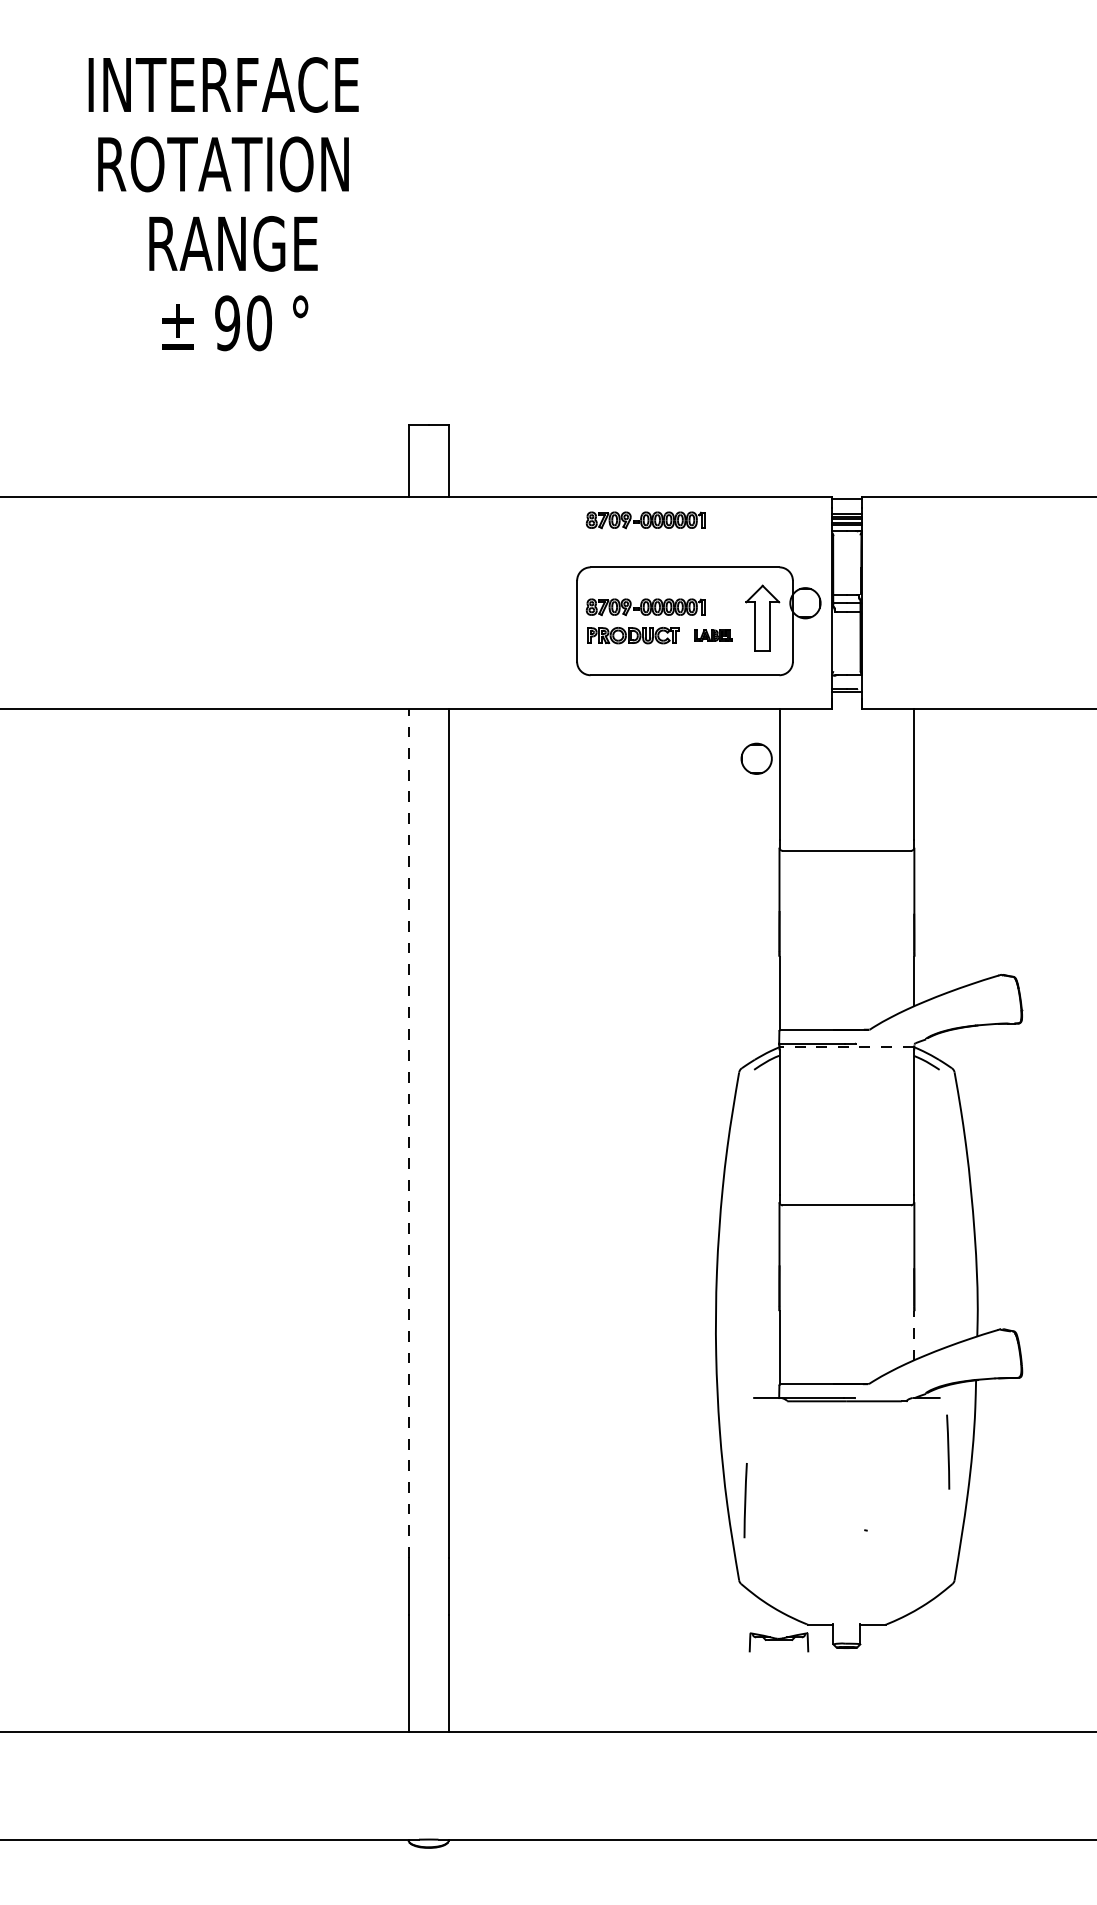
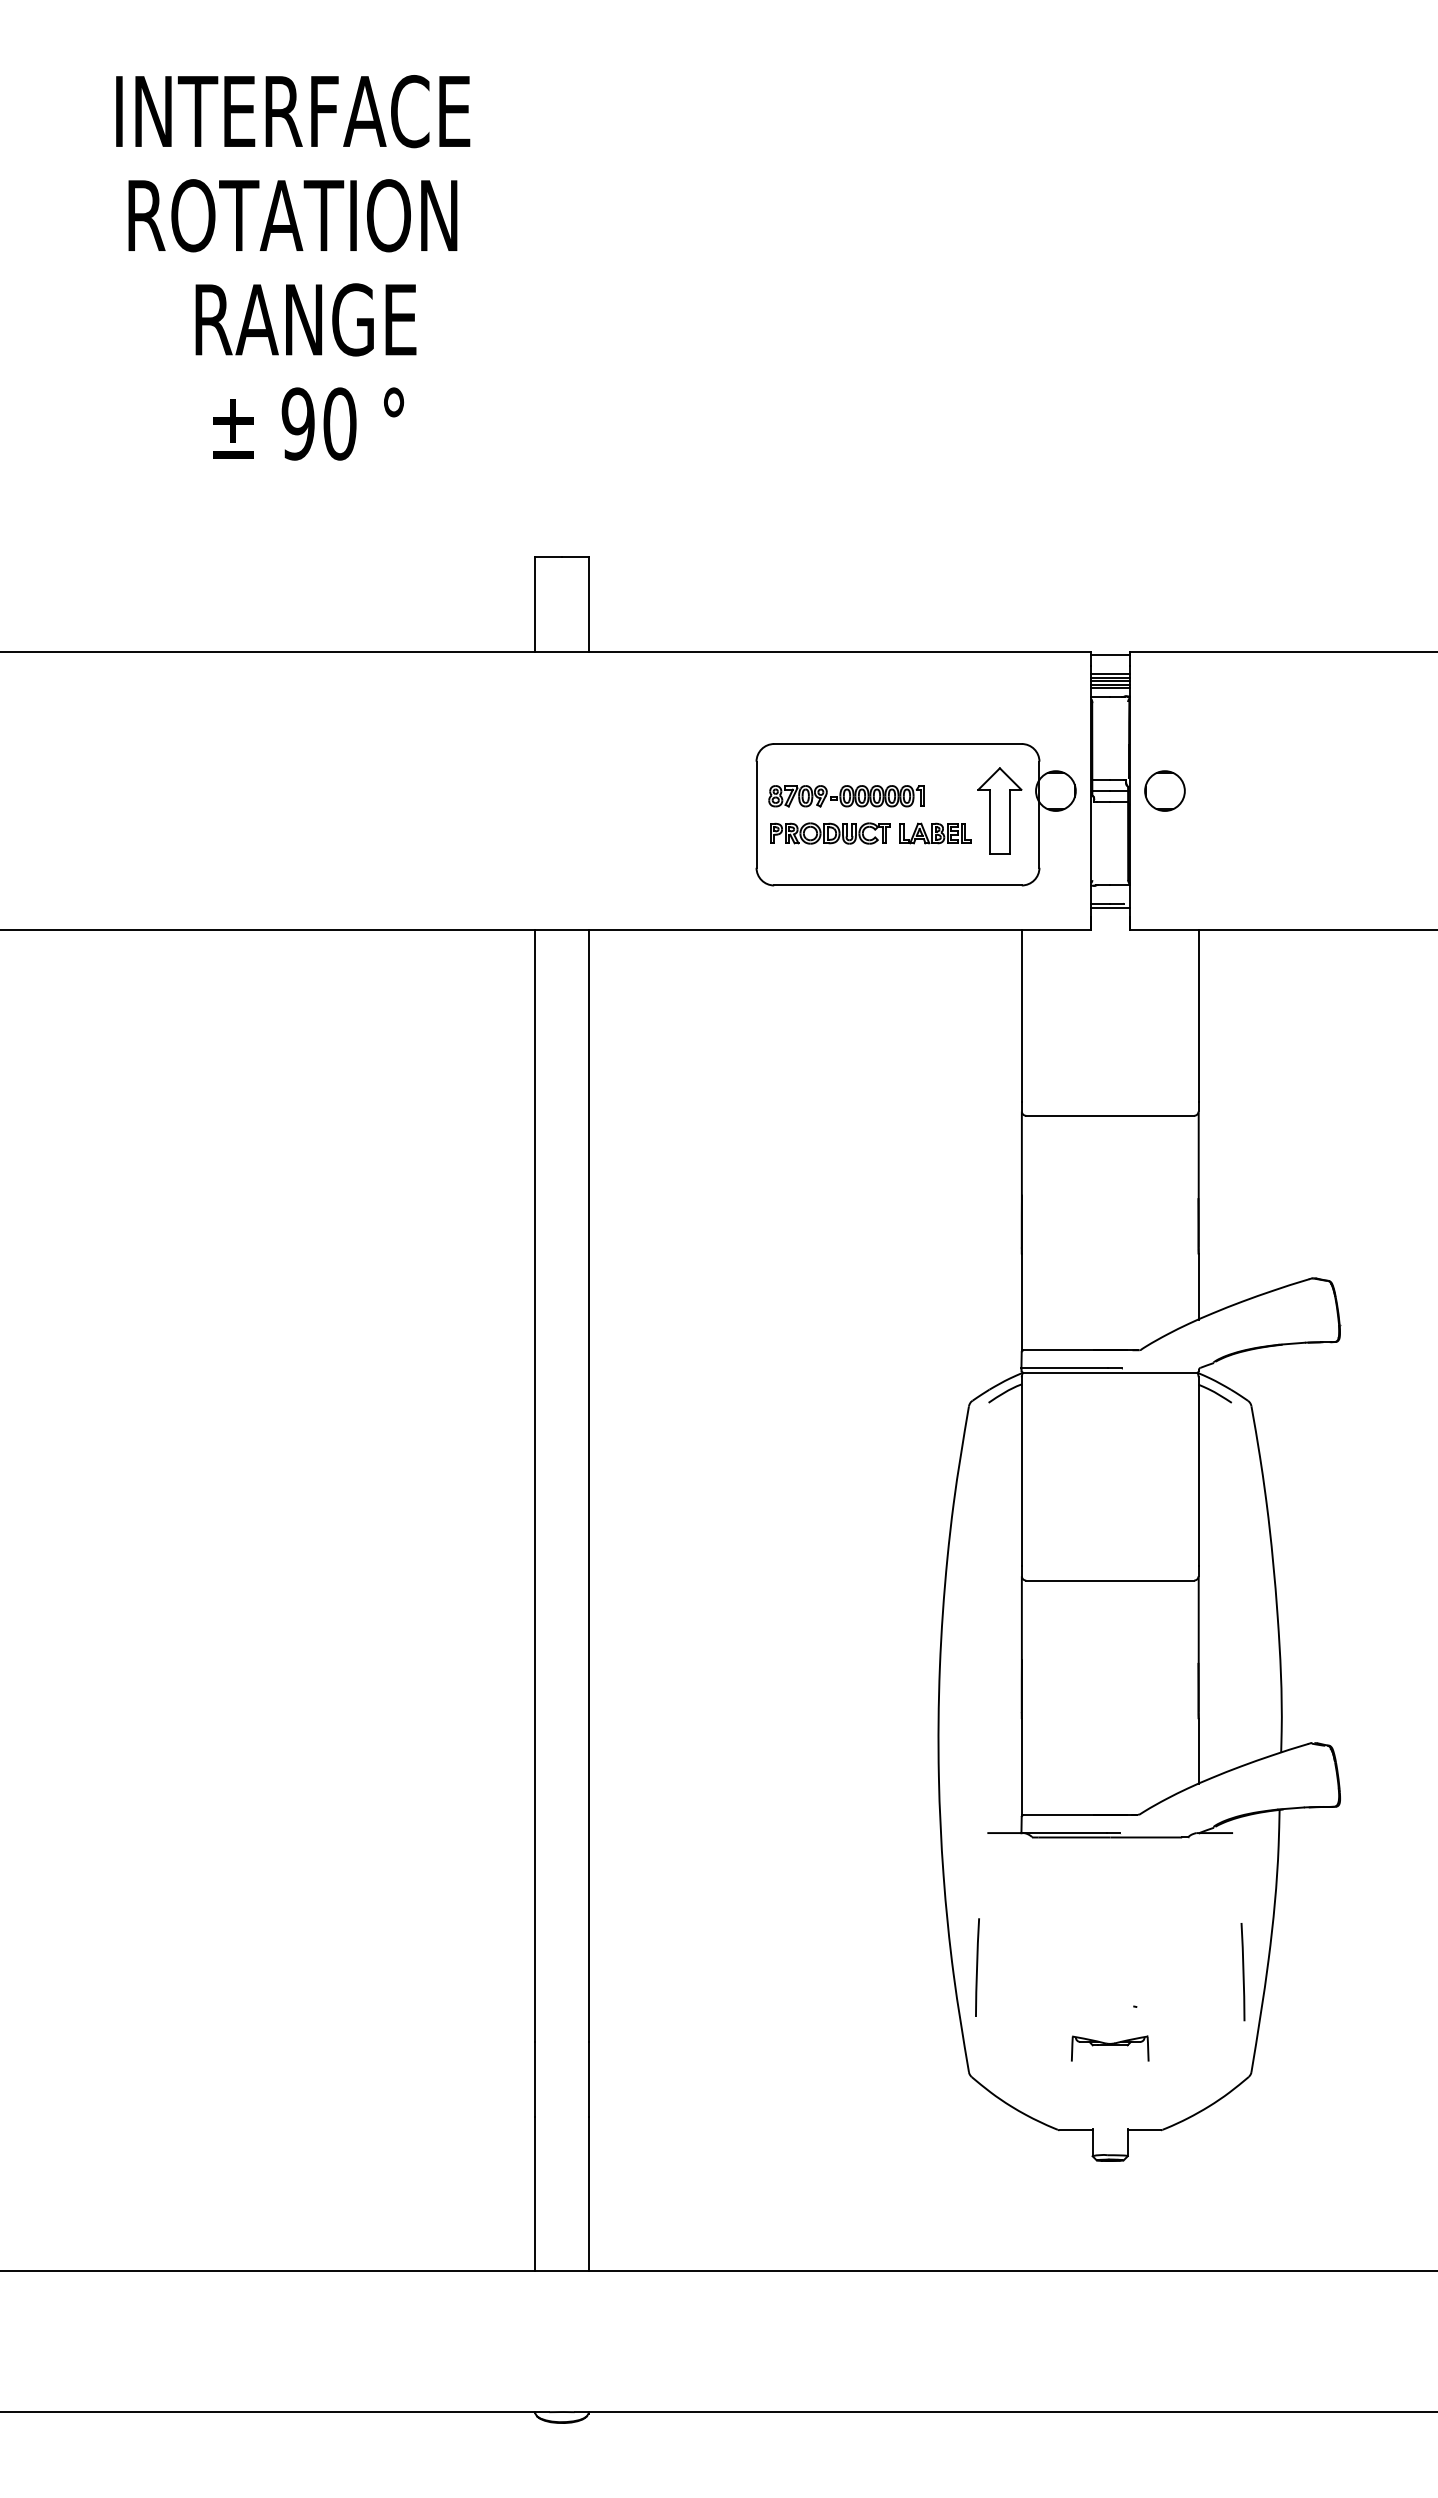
part: (645, 520) -> (846, 682), removed
part: (713, 635) -> (935, 833), size x1.43
circle: (756, 758) -> (1164, 790), moved
line: (846, 1046) -> (1109, 1372), dashed -> solid
line: (408, 1132) -> (535, 1485), dashed -> solid
line: (914, 1334) -> (1198, 1750), dashed -> solid
line: (947, 1452) -> (1242, 1972), moved
part: (779, 1642) -> (1110, 2048), moved

